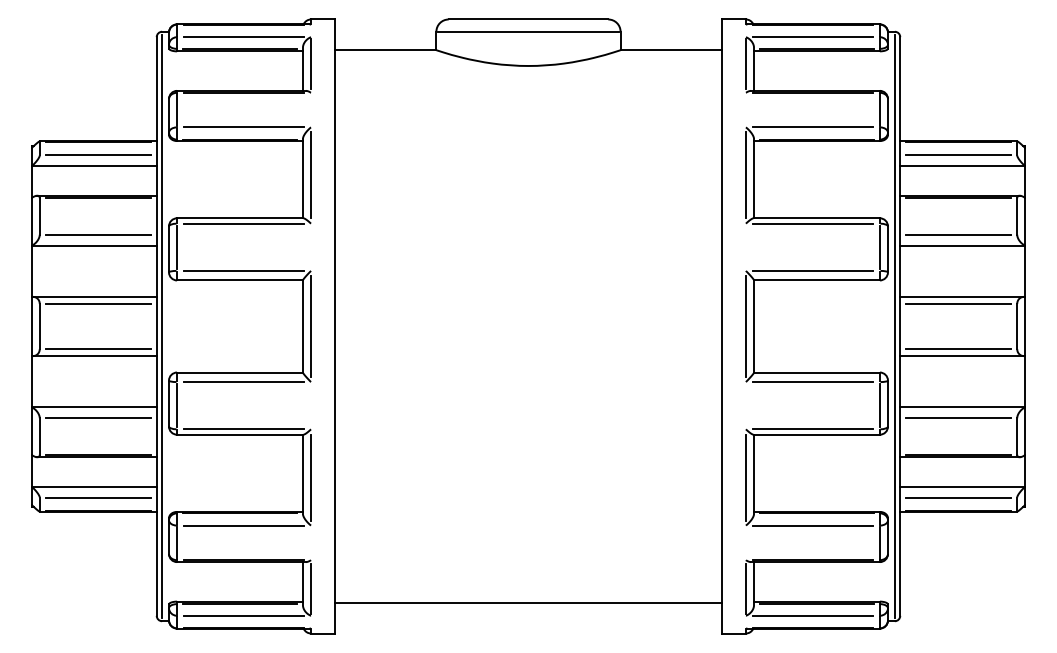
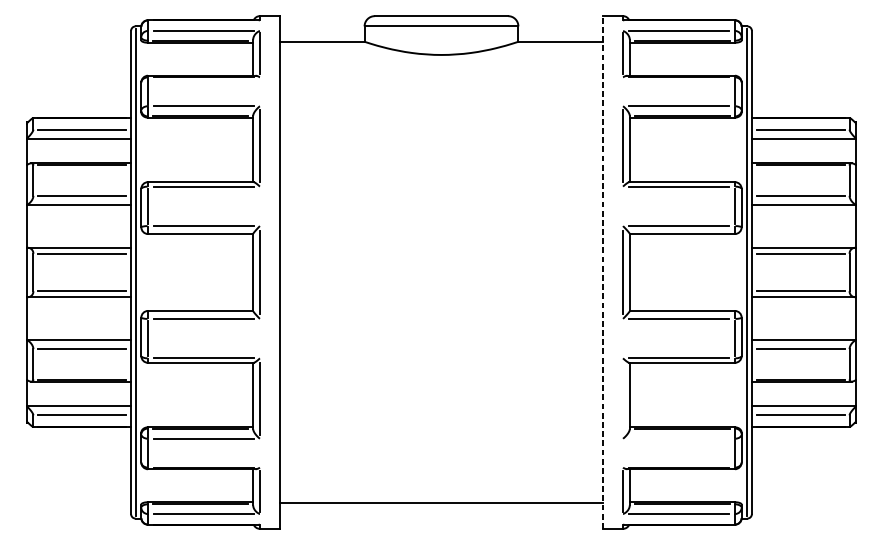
line: (721, 326) -> (602, 272), solid -> dashed
line: (745, 477) -> (622, 398), removed
line: (812, 525) -> (678, 438), removed

